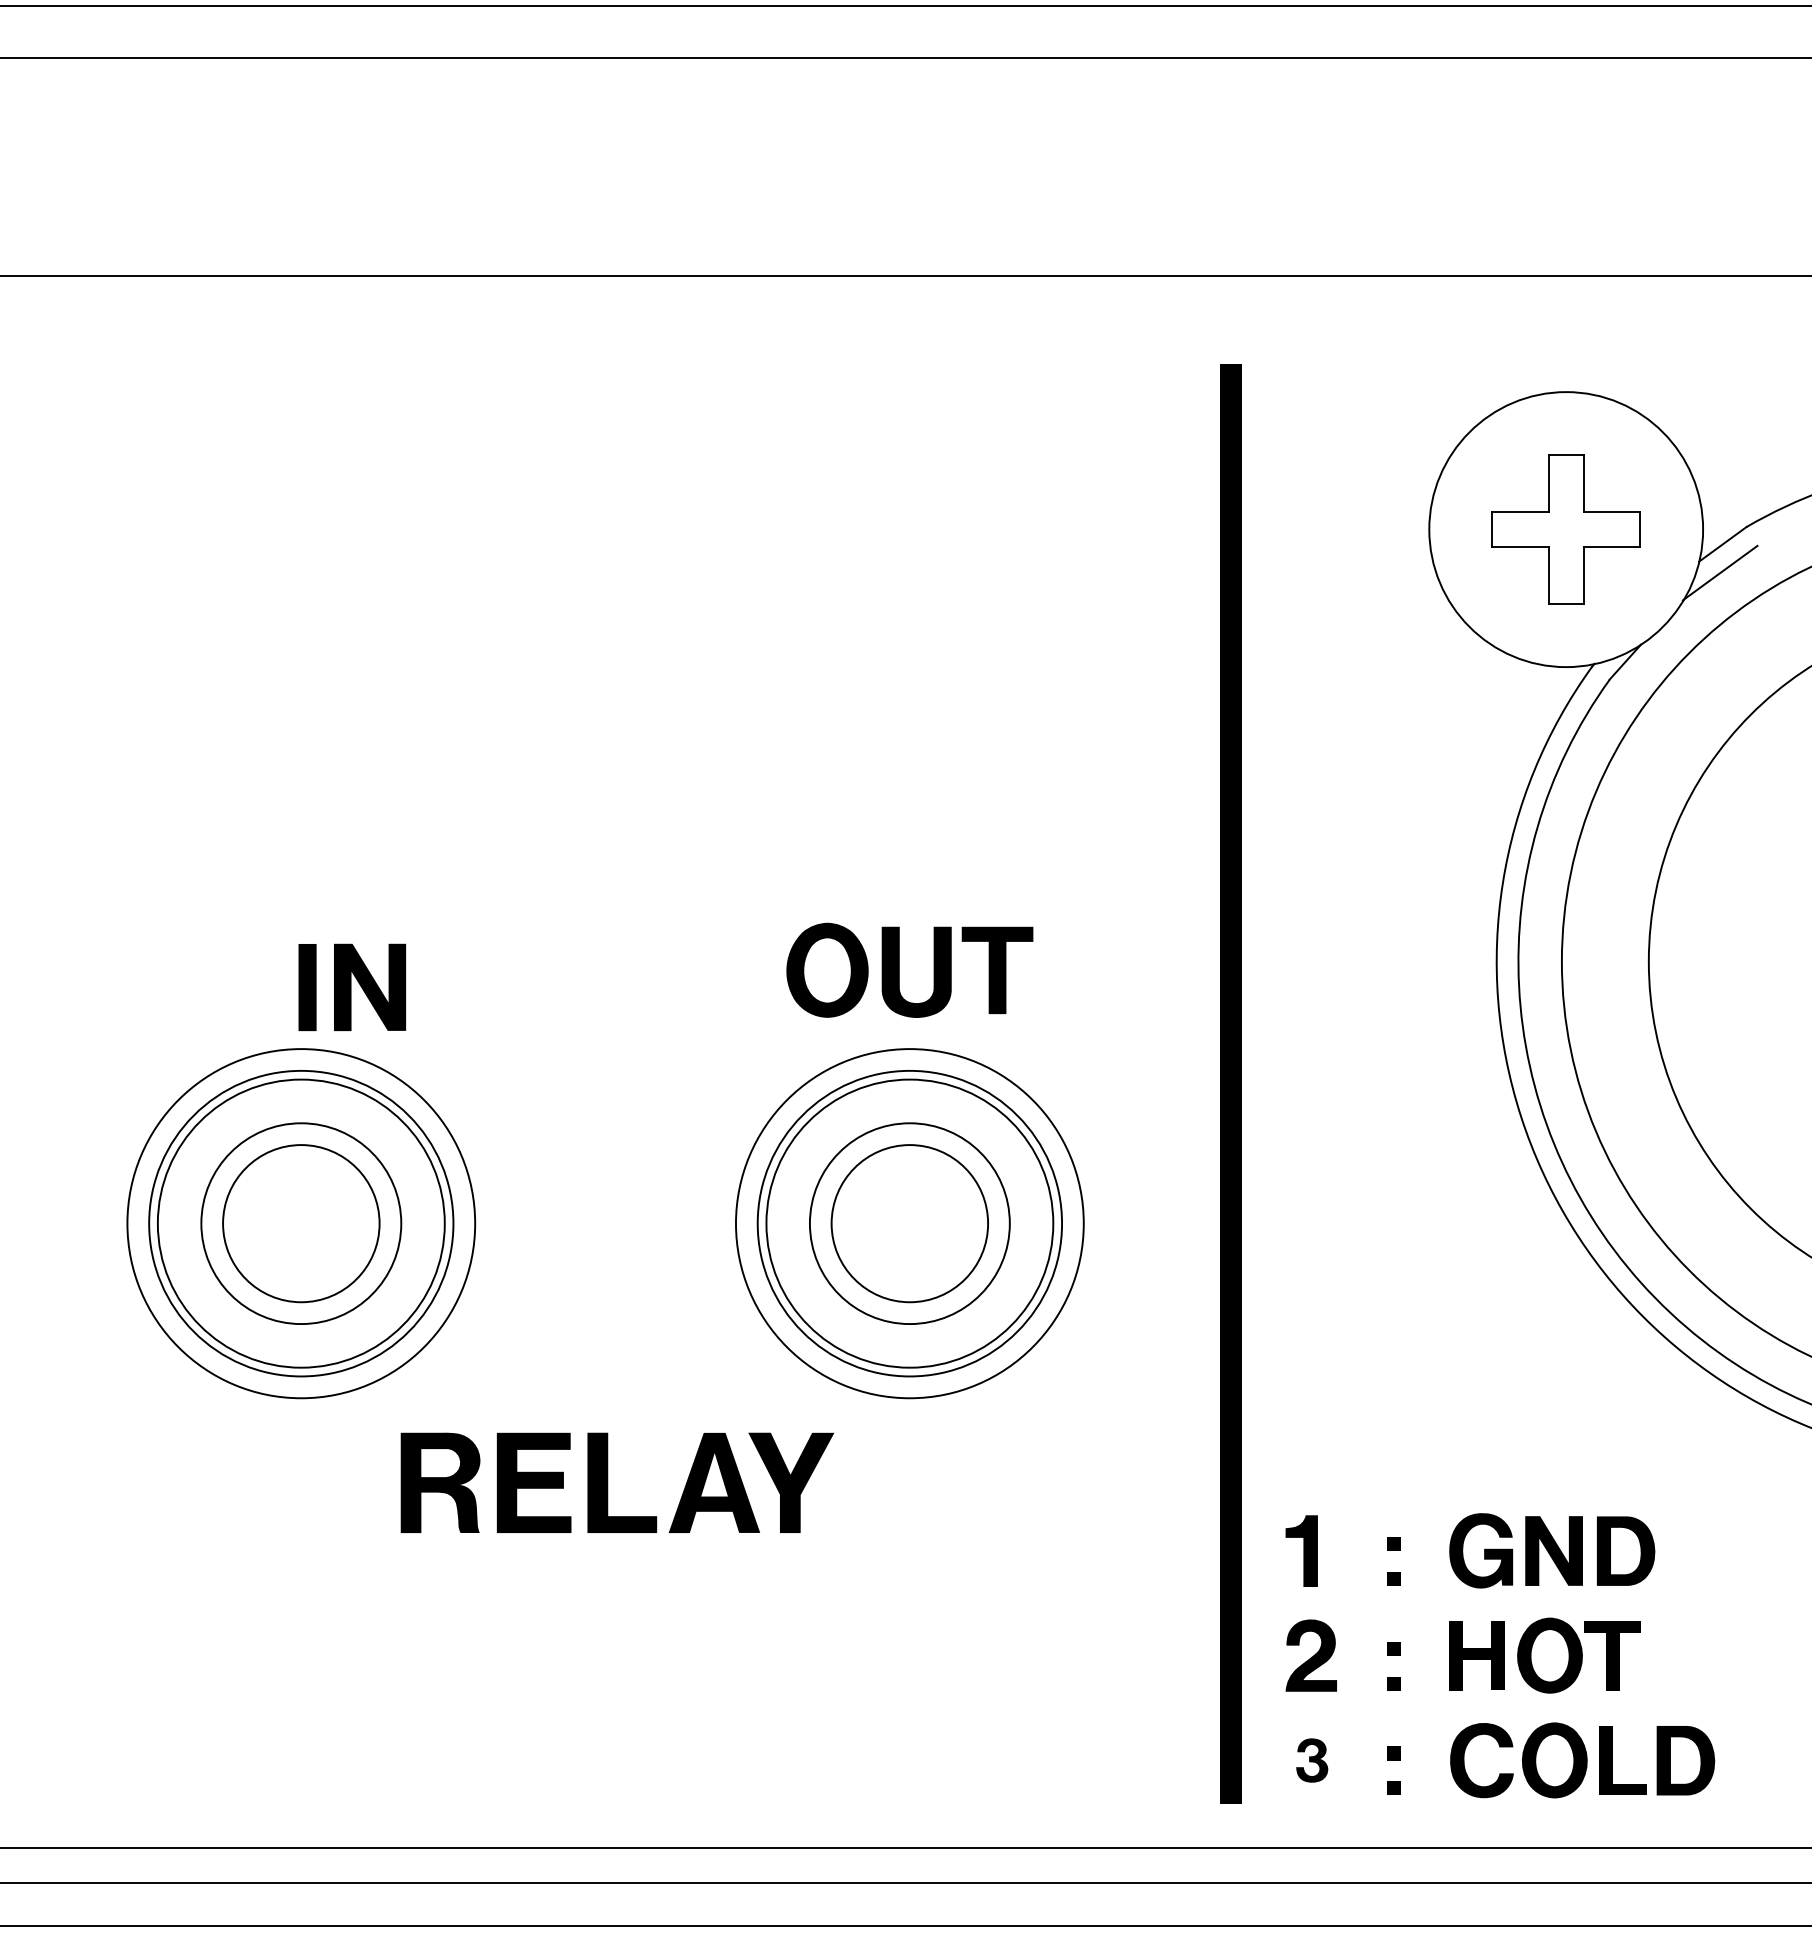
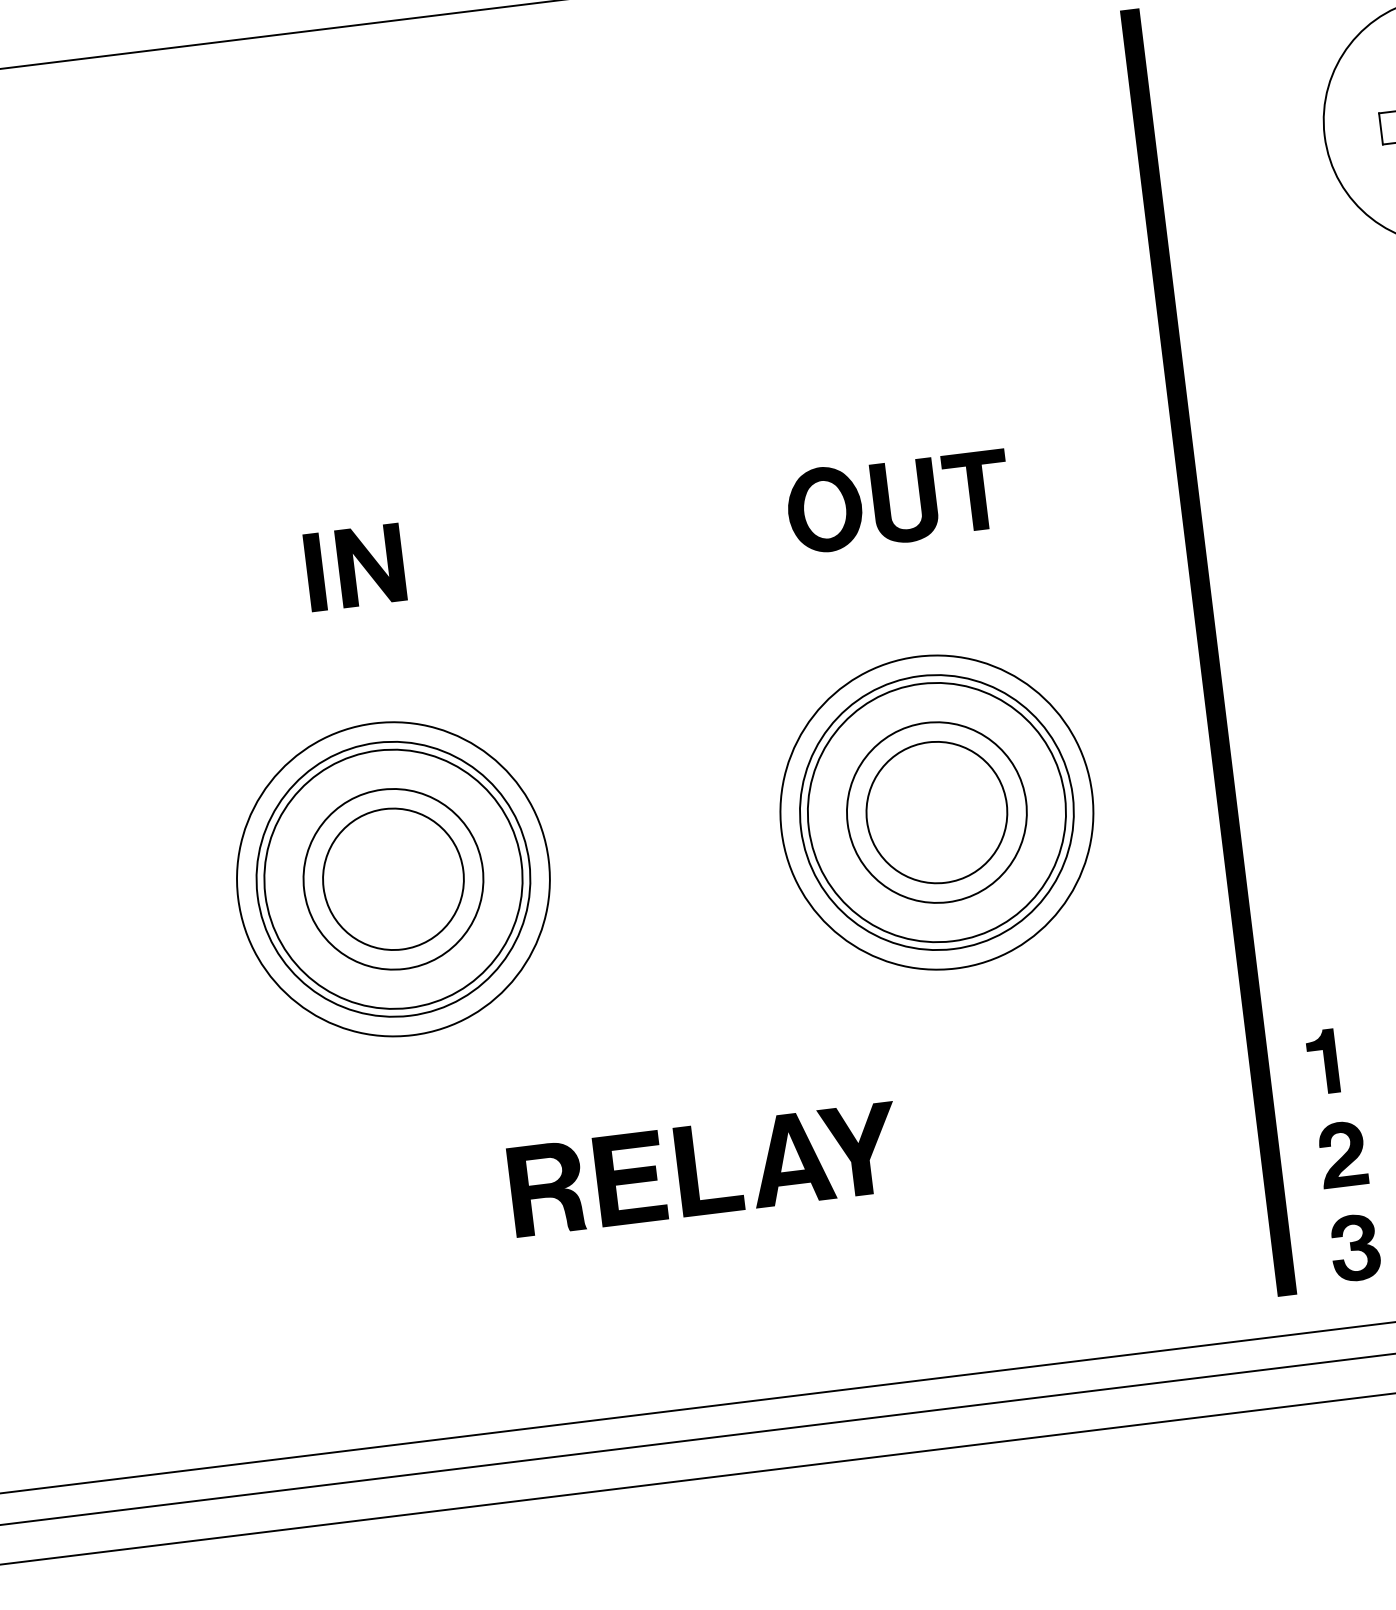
part: (899, 969) -> (889, 501), moved
part: (352, 986) -> (355, 566), moved
part: (608, 1482) -> (696, 1170), moved
part: (1311, 1760) -> (1354, 1247), size x1.67

